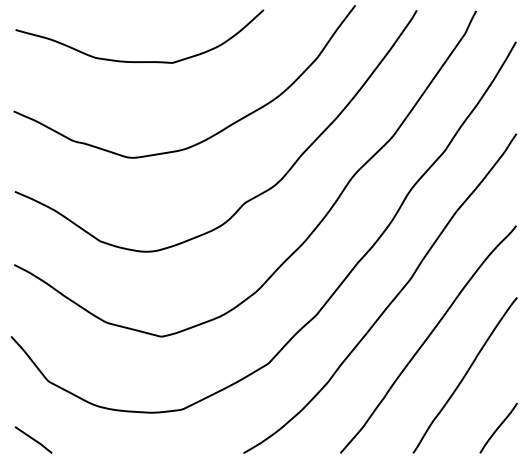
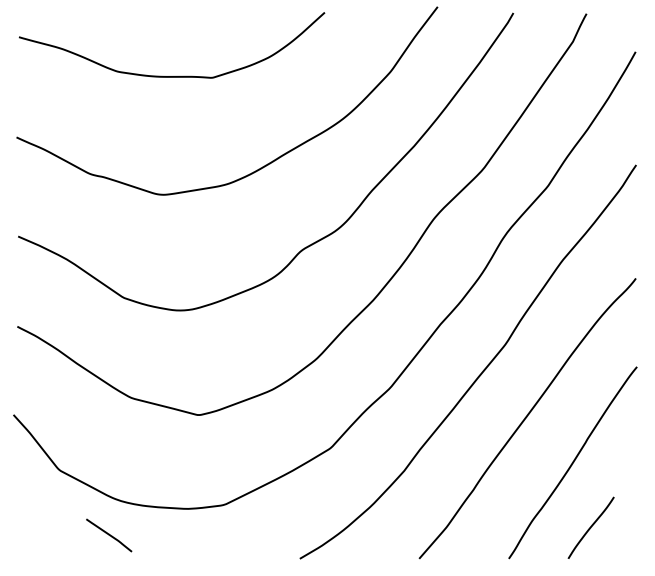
curve: (498, 427) -> (590, 527), moved
curve: (33, 440) -> (109, 535), moved

